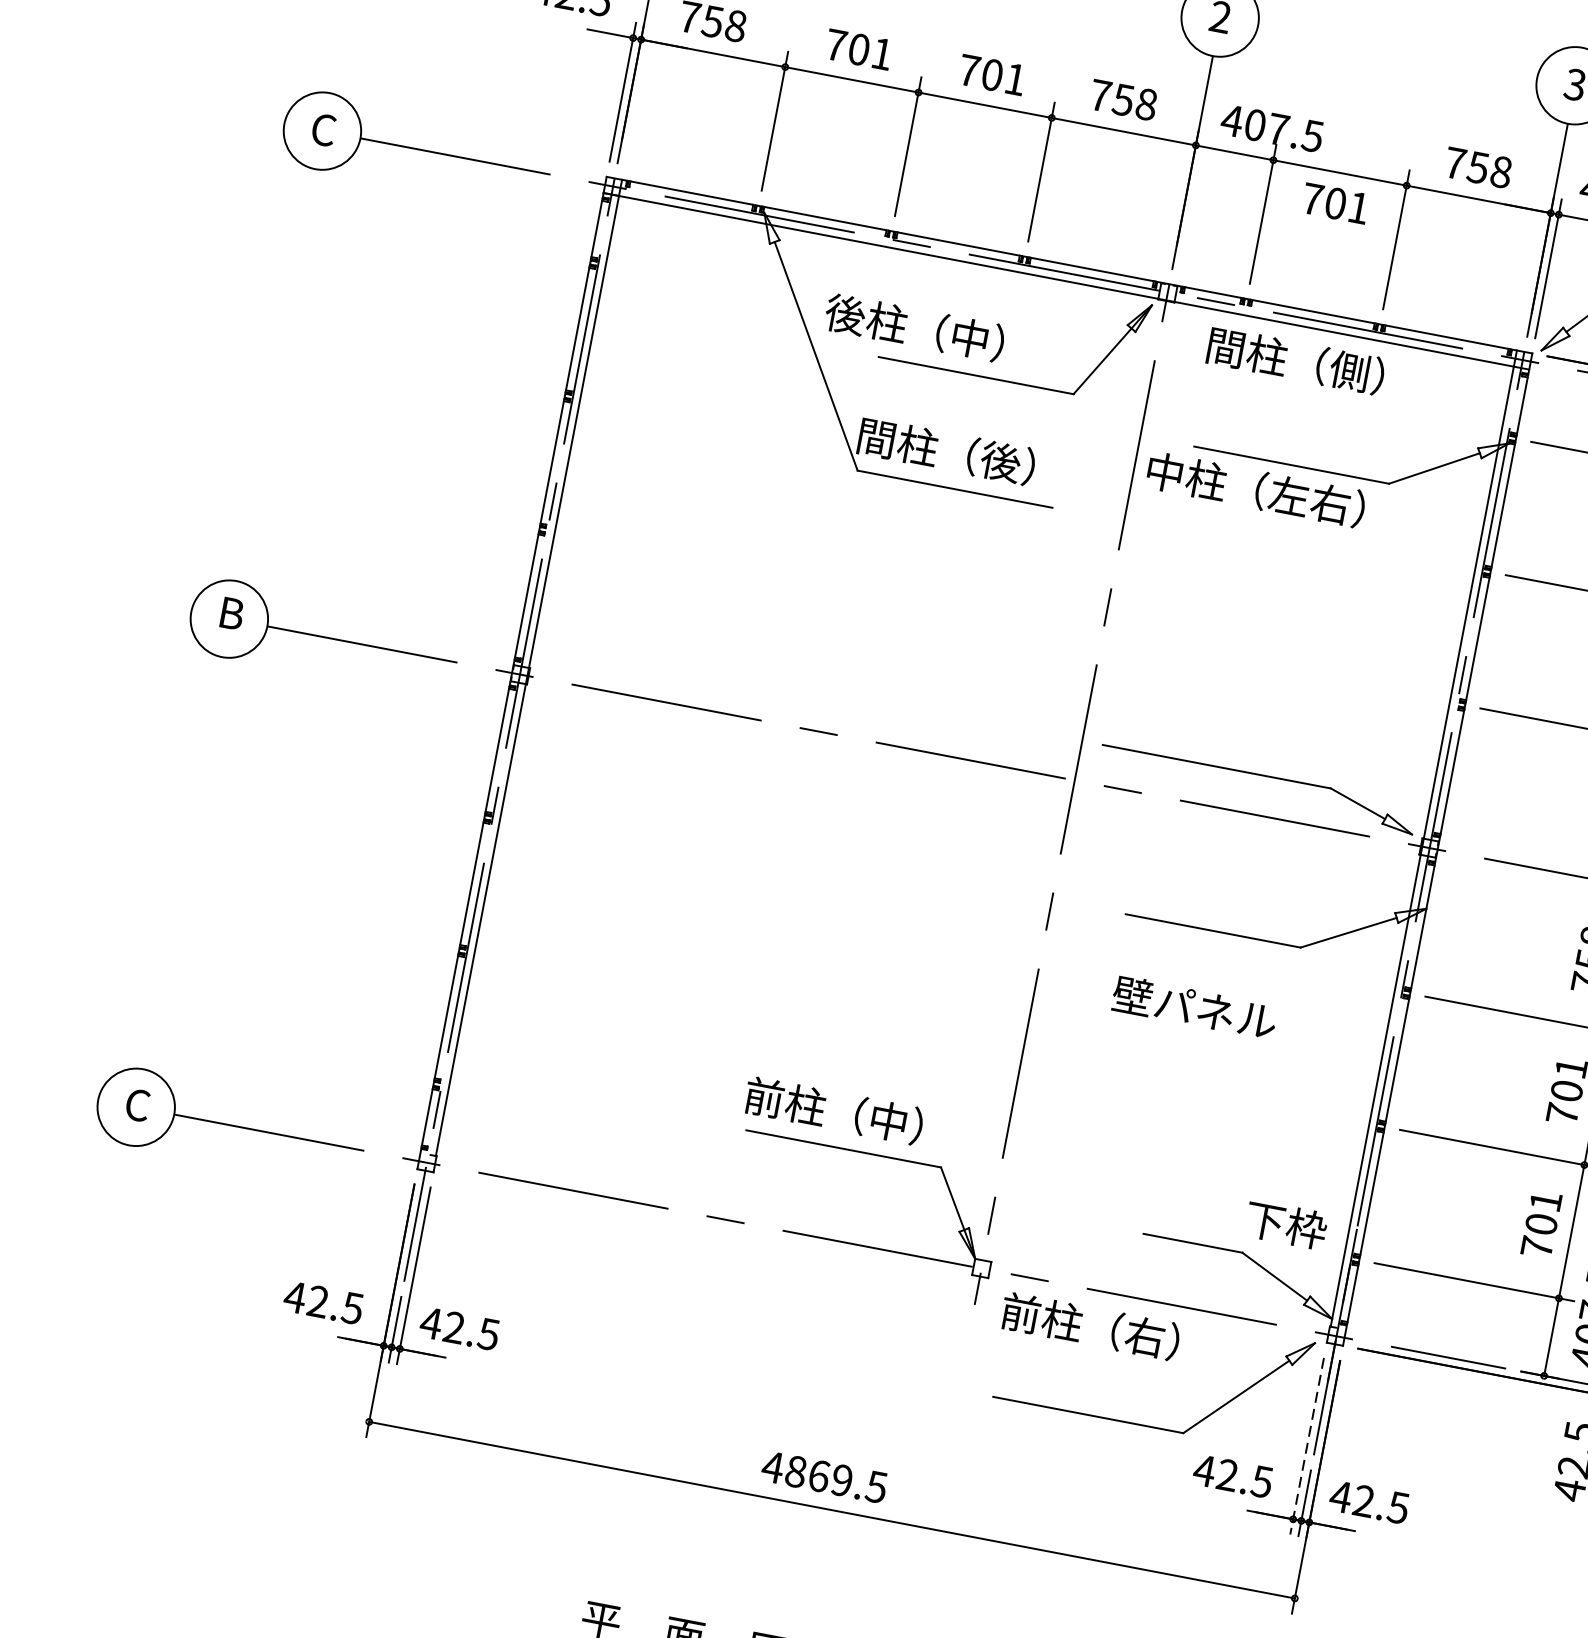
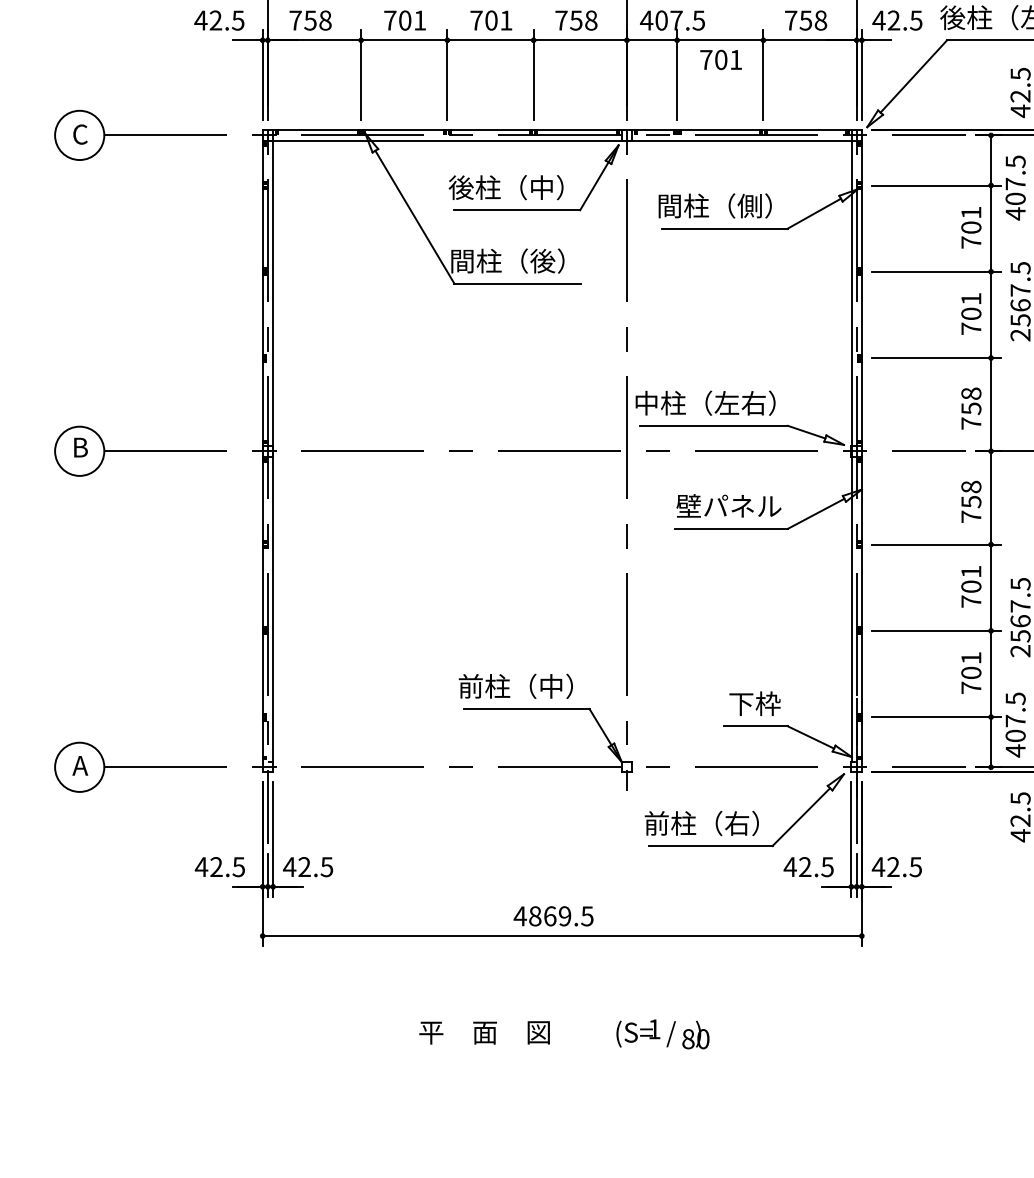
text: (913, 327) -> (505, 187), moved
text: (1295, 360) -> (714, 205), moved
text: (1256, 488) -> (705, 402), moved
text: (1194, 1006) -> (728, 505), moved
text: (138, 1104) -> (80, 765), C -> A
text: (1285, 1224) -> (754, 703), moved
text: (1090, 1324) -> (701, 822), moved
line: (1306, 1447) -> (851, 840), dashed -> solid

